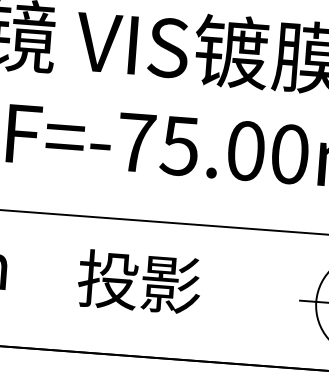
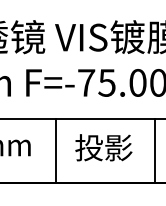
line: (59, 281) -> (55, 150), added
text: (138, 281) -> (103, 147), moved
line: (272, 297) -> (155, 150), added

